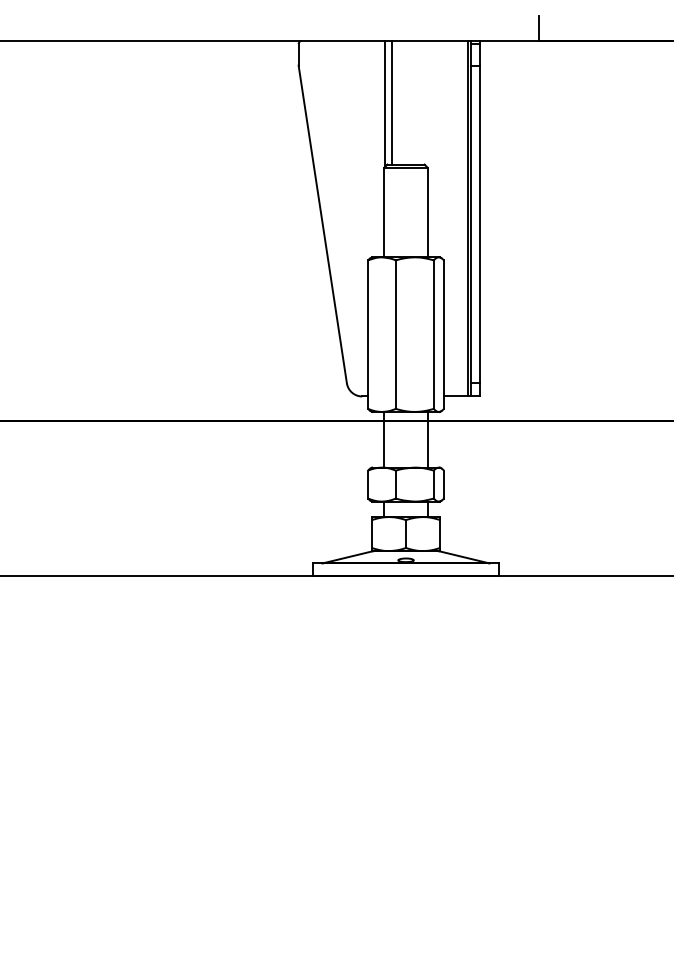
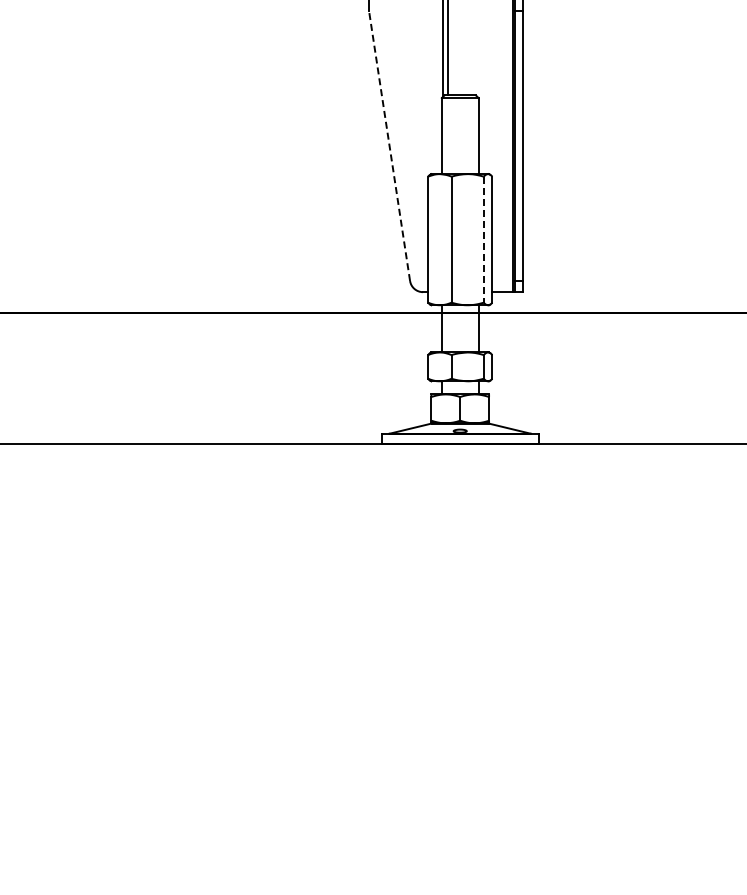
line: (322, 223) -> (389, 145), solid -> dashed
line: (433, 334) -> (483, 239), solid -> dashed

